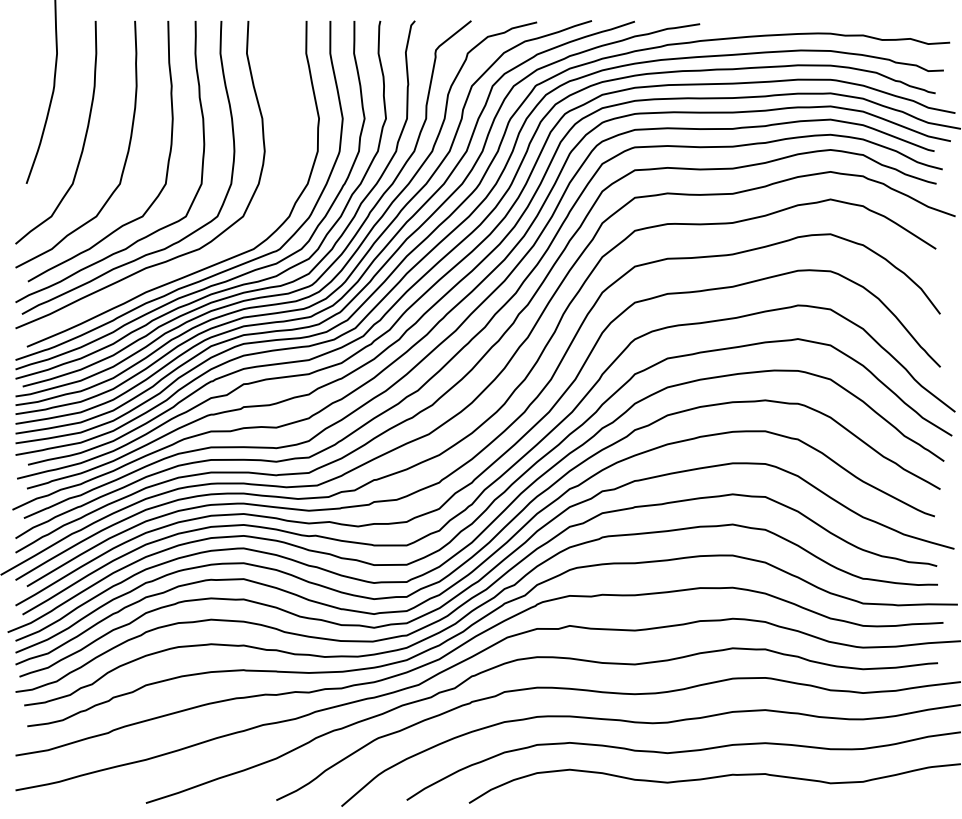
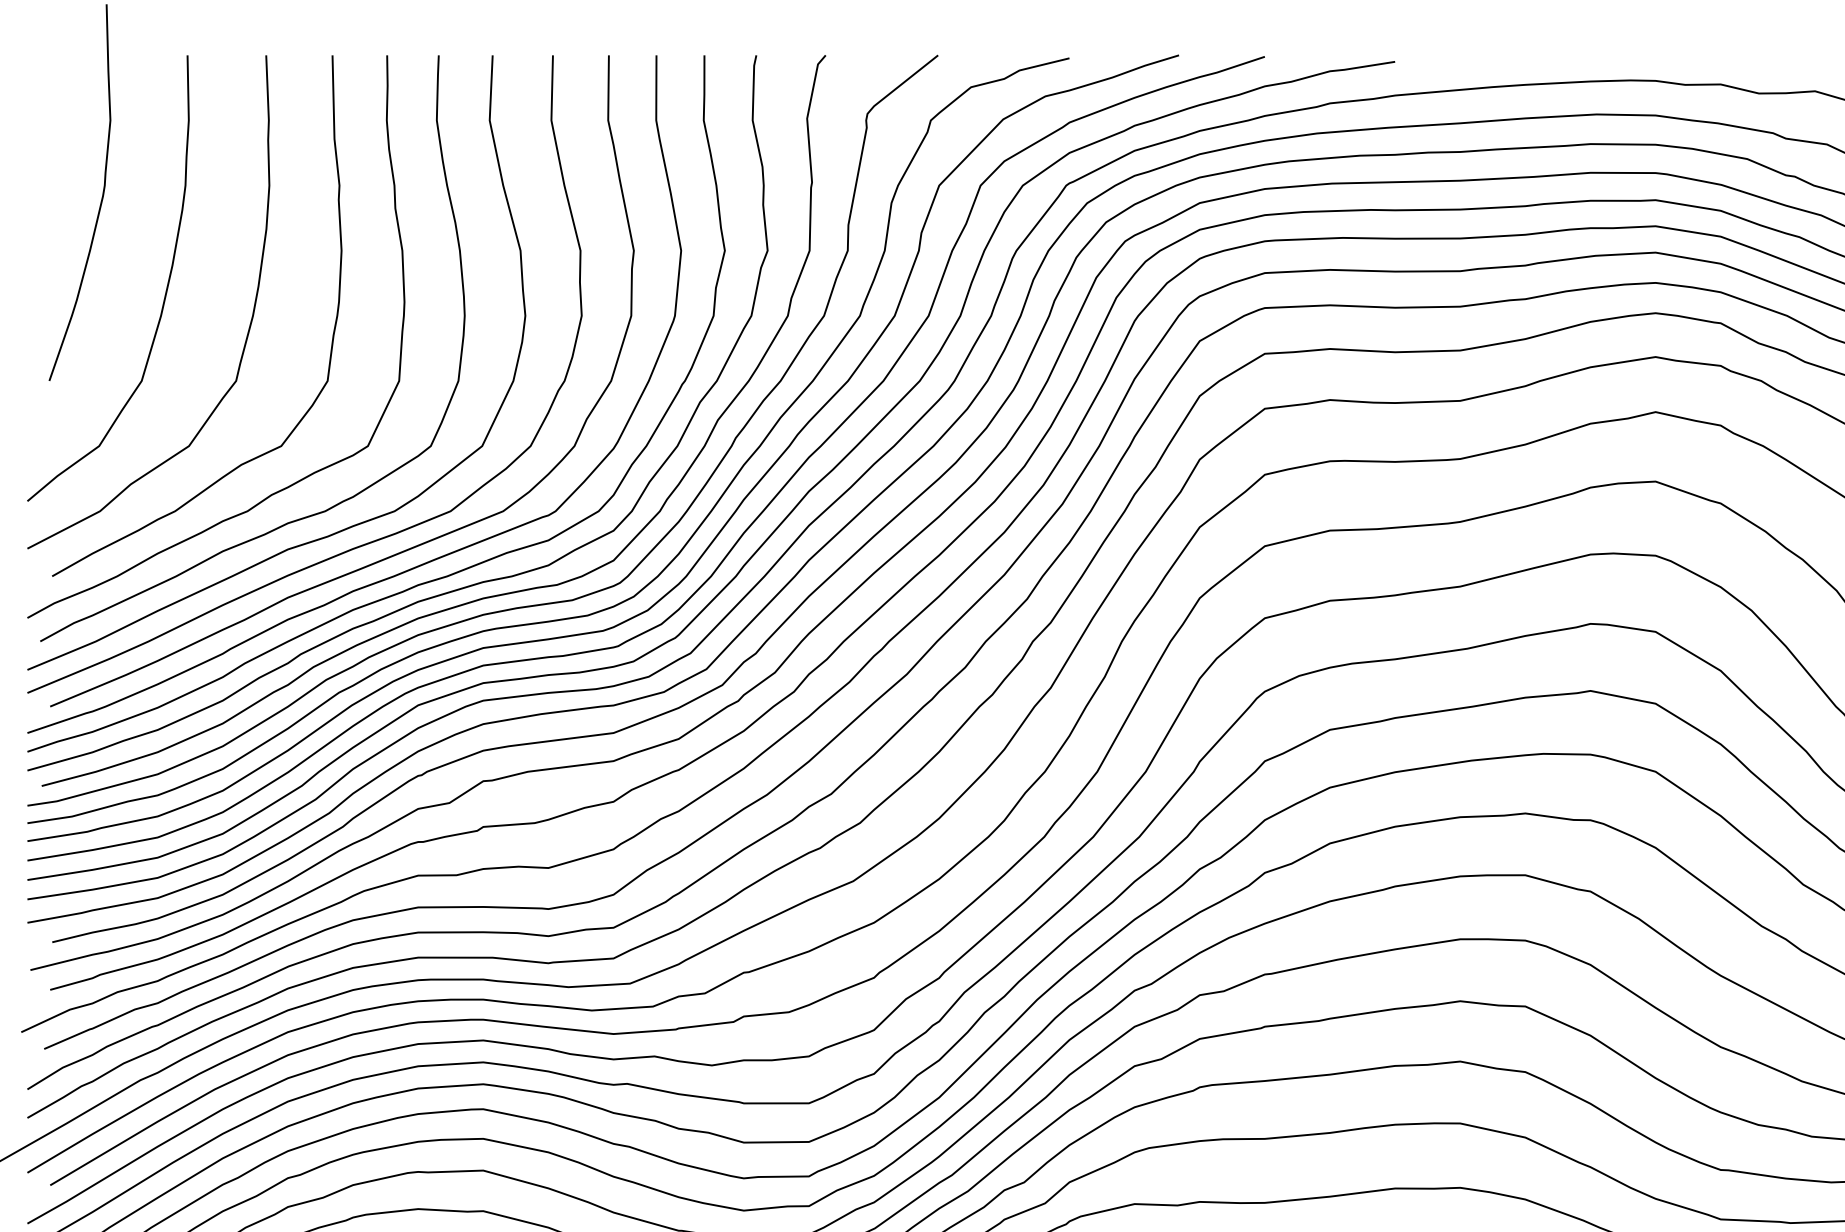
curve: (181, 265) -> (358, 544), added

